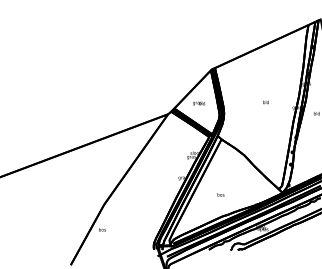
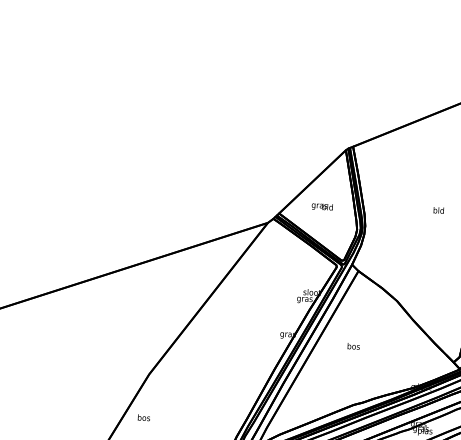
text: (220, 194) -> (352, 345), moved

